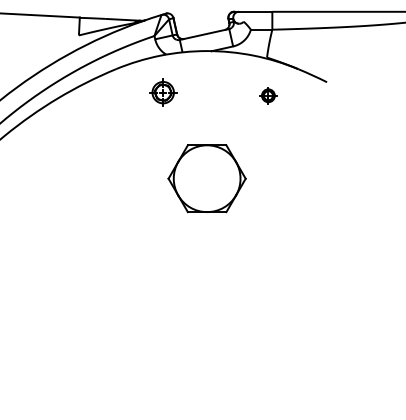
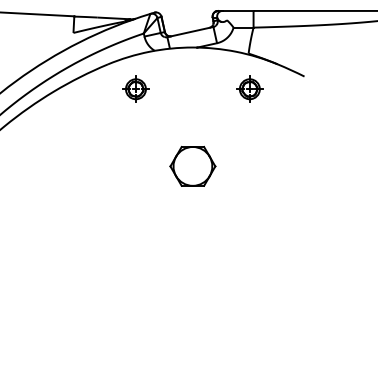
part: (162, 91) -> (135, 88), moved
part: (267, 95) -> (249, 88), size x1.67
part: (206, 178) -> (192, 166), size x0.62

